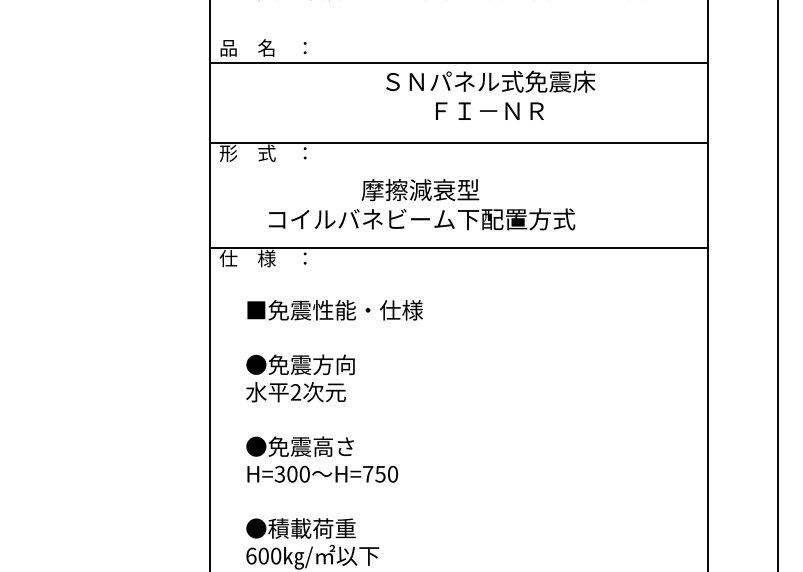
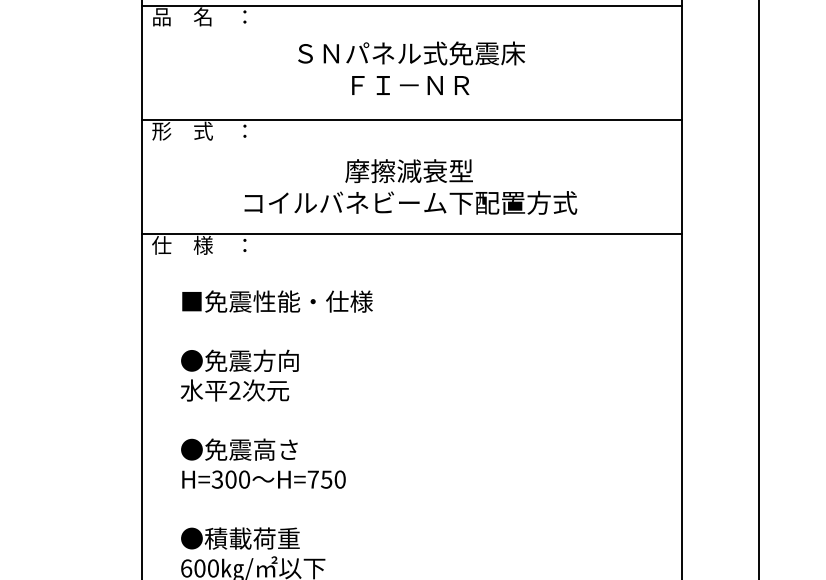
line: (459, 62) -> (412, 5), moved
text: (490, 94) -> (411, 67), moved
text: (421, 204) -> (410, 186), moved

